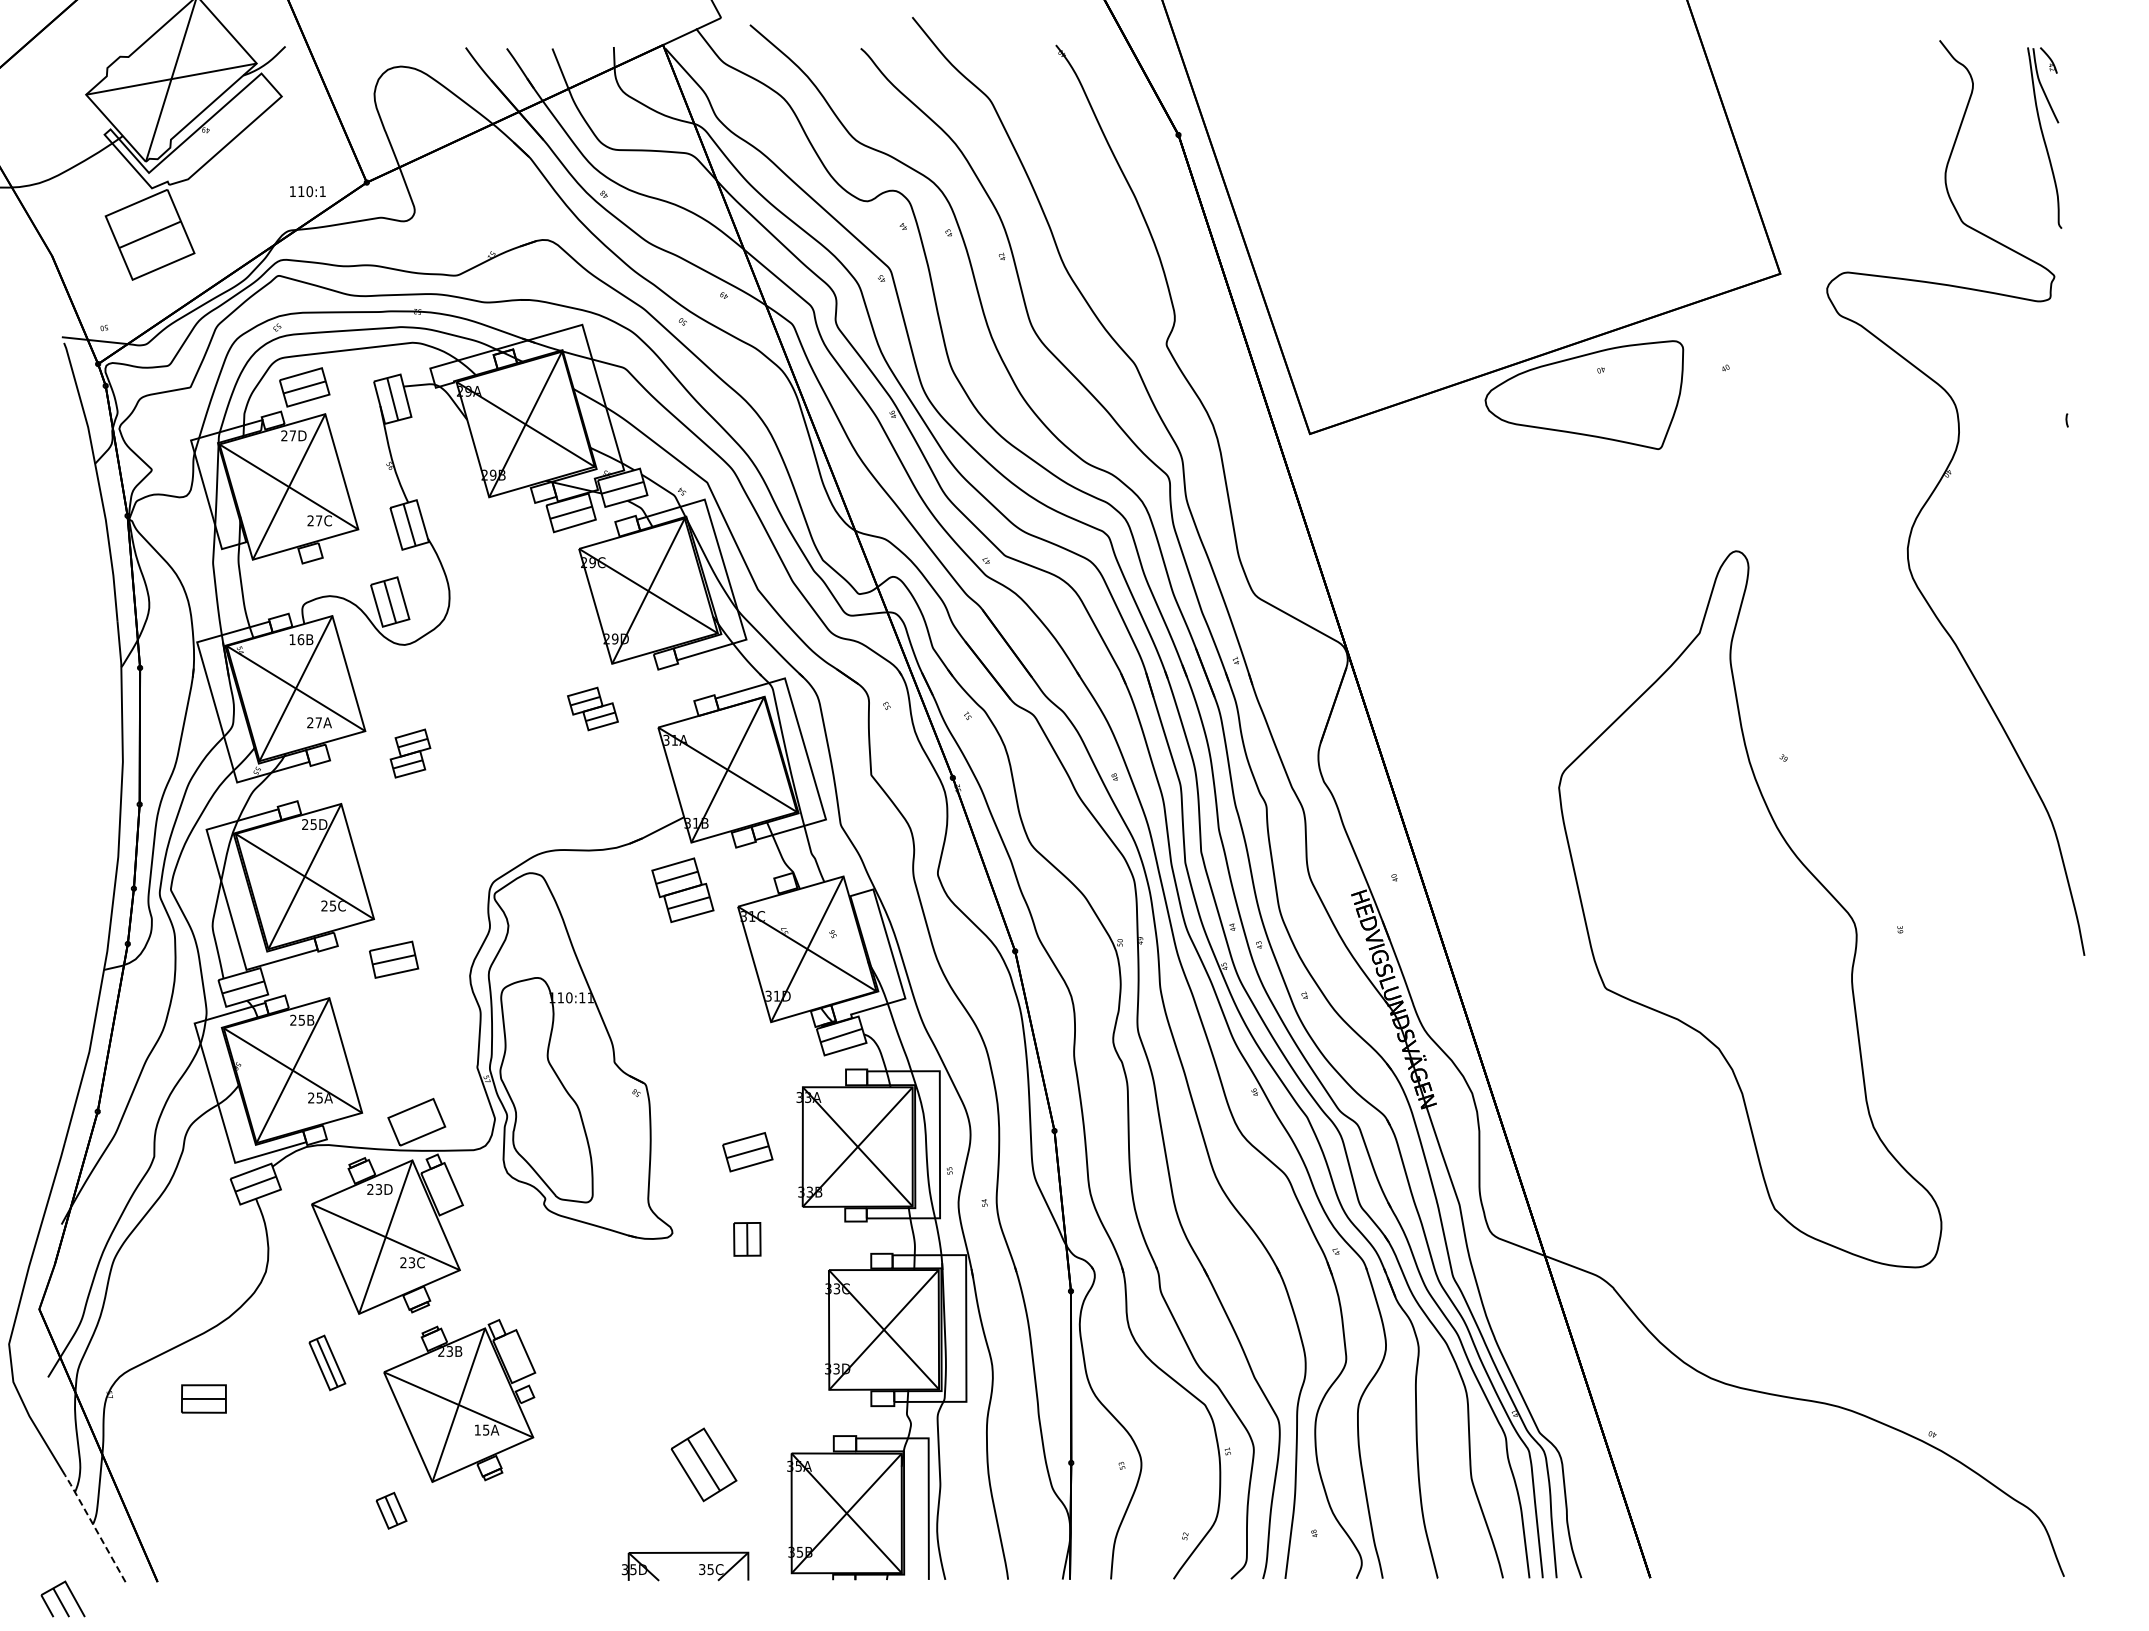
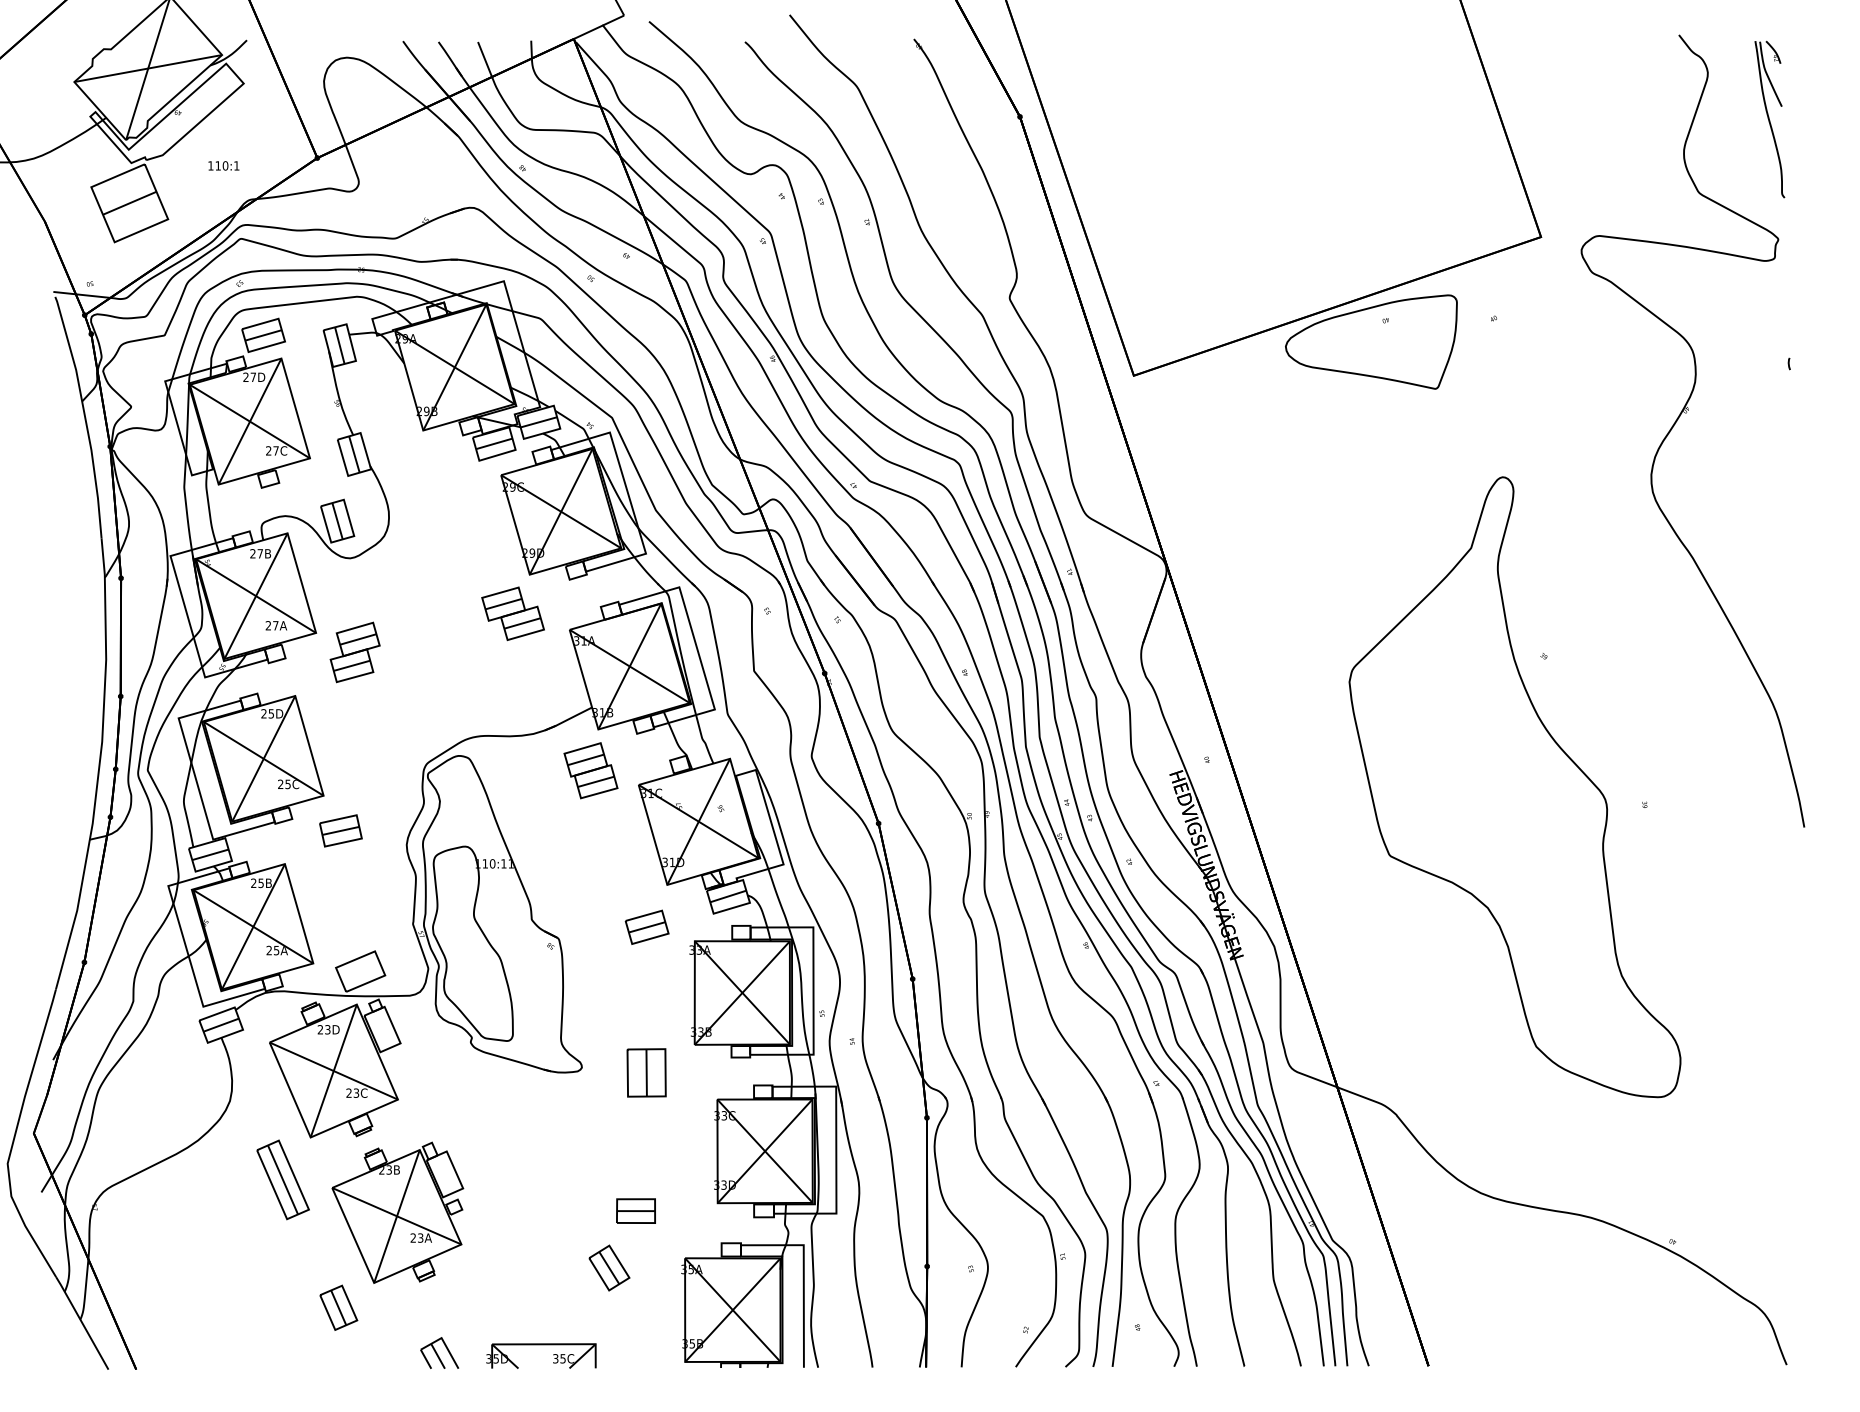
text: (307, 191) -> (223, 165), moved
text: (296, 639) -> (256, 553), 16B -> 27B
part: (592, 708) -> (512, 613), size x1.43
part: (410, 753) -> (355, 652), size x1.43
part: (747, 1152) -> (646, 927), moved
part: (747, 1239) -> (646, 1073), size x1.67
part: (327, 1362) -> (283, 1179), size x1.67
part: (203, 1398) -> (635, 1210), moved
text: (481, 1429) -> (416, 1237), 15A -> 23A
part: (704, 1464) -> (609, 1267), size x0.71
part: (391, 1510) -> (338, 1307), size x1.43
line: (94, 1527) -> (81, 1322), dashed -> solid
part: (685, 1553) -> (541, 1344), moved
part: (62, 1598) -> (439, 1352), moved

